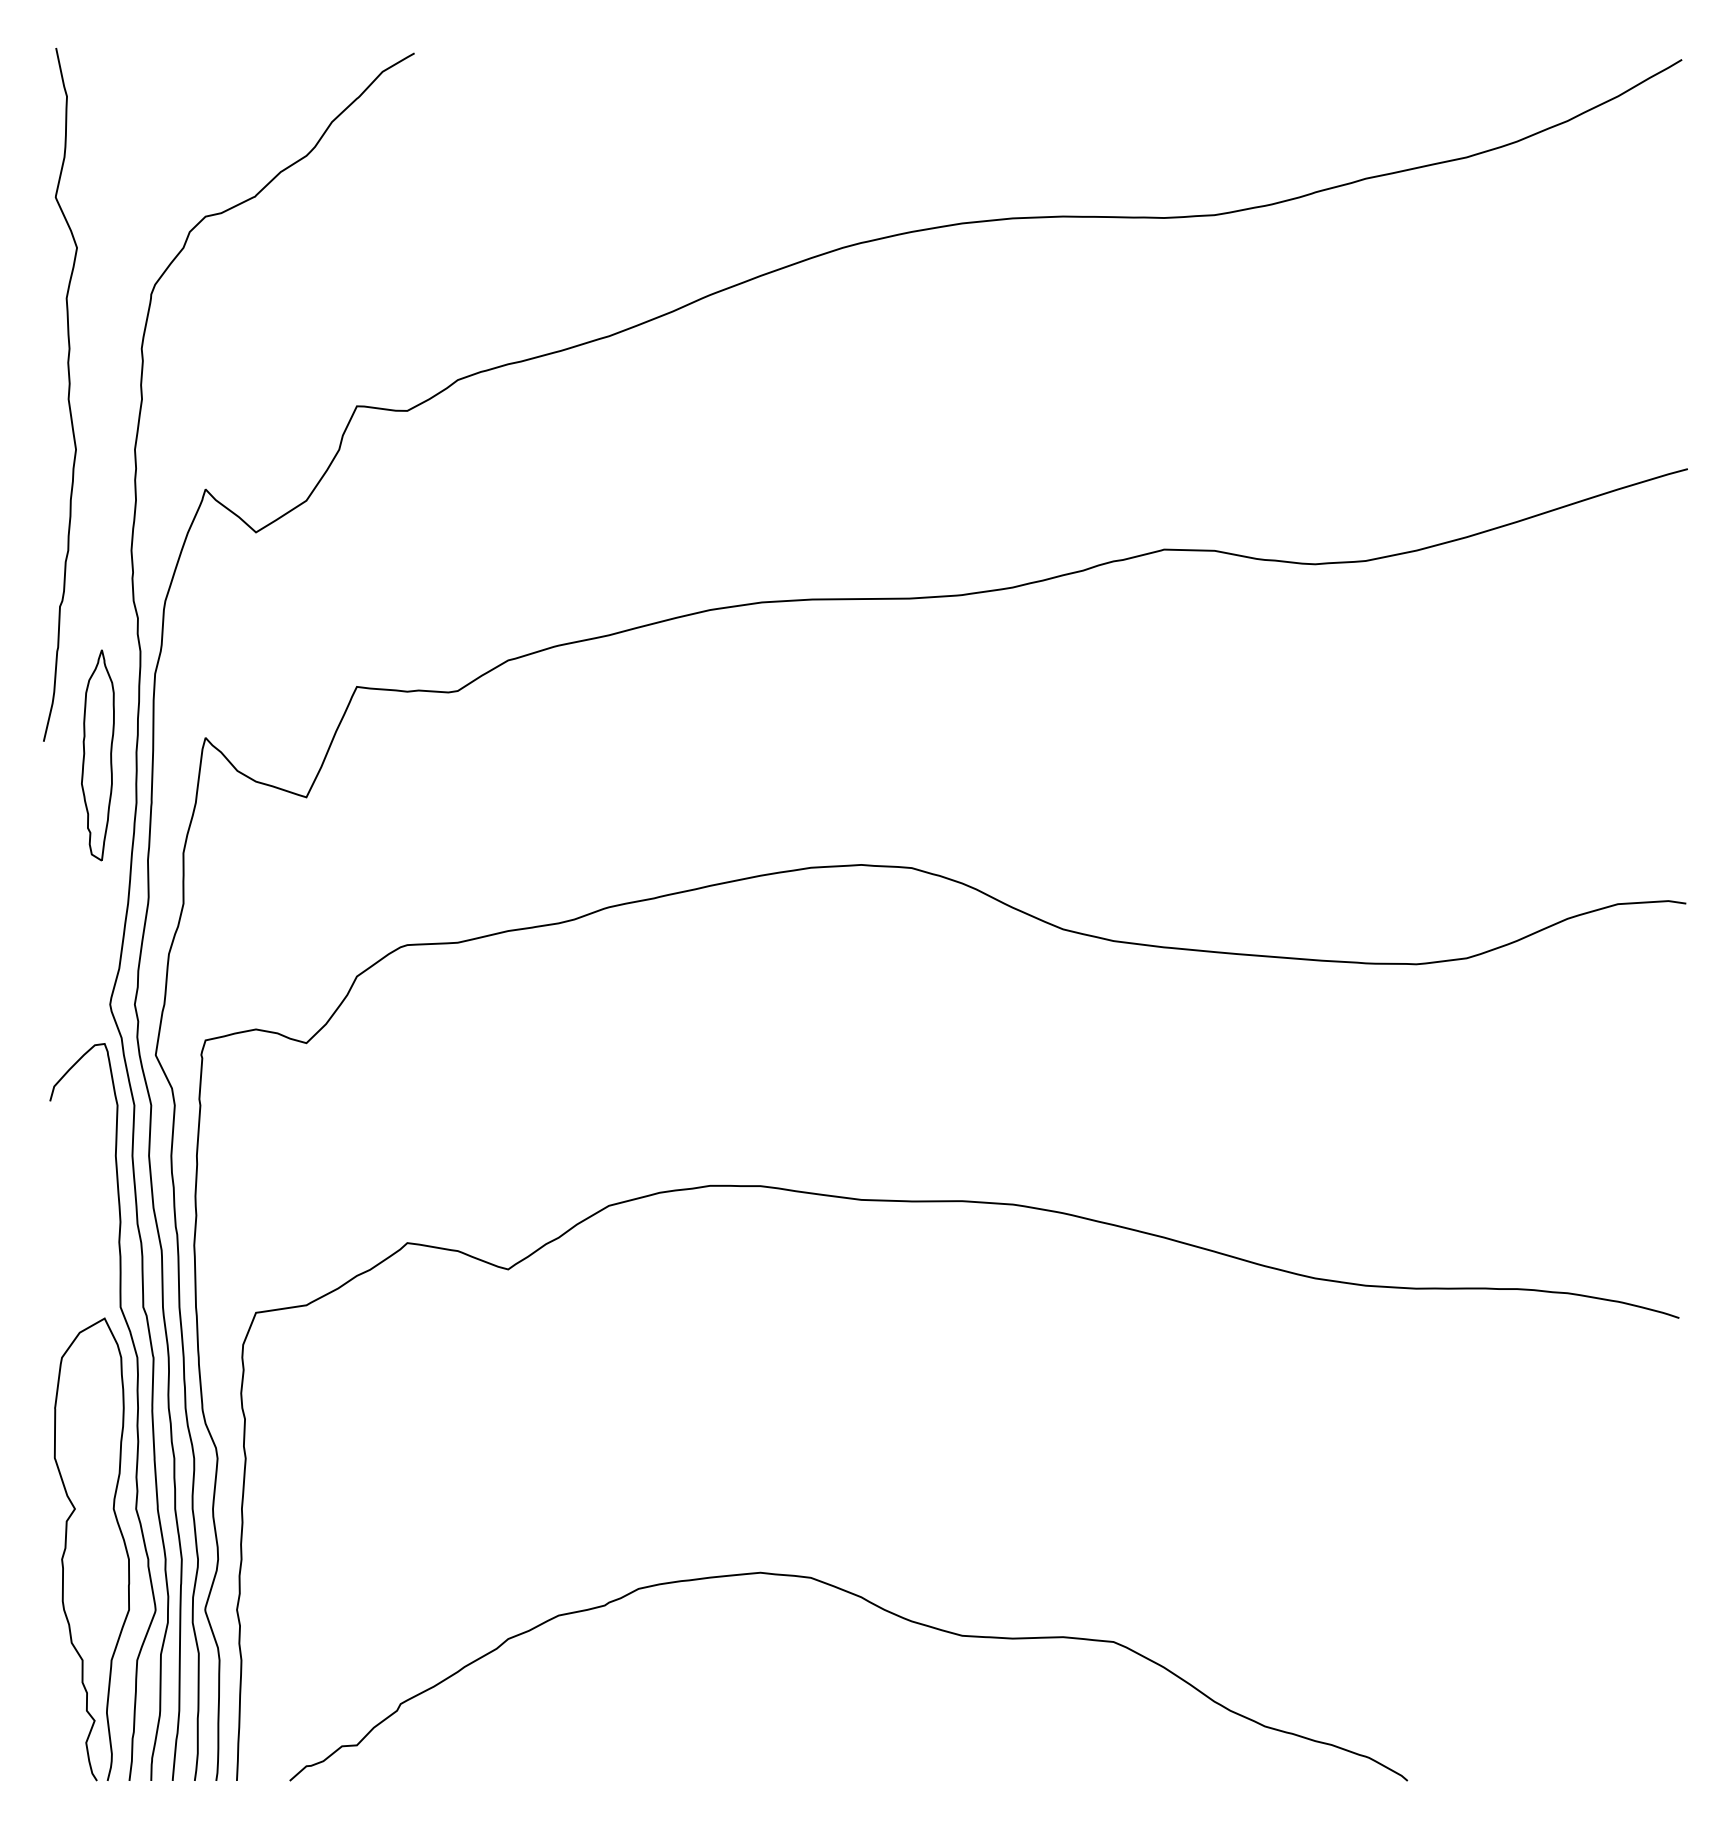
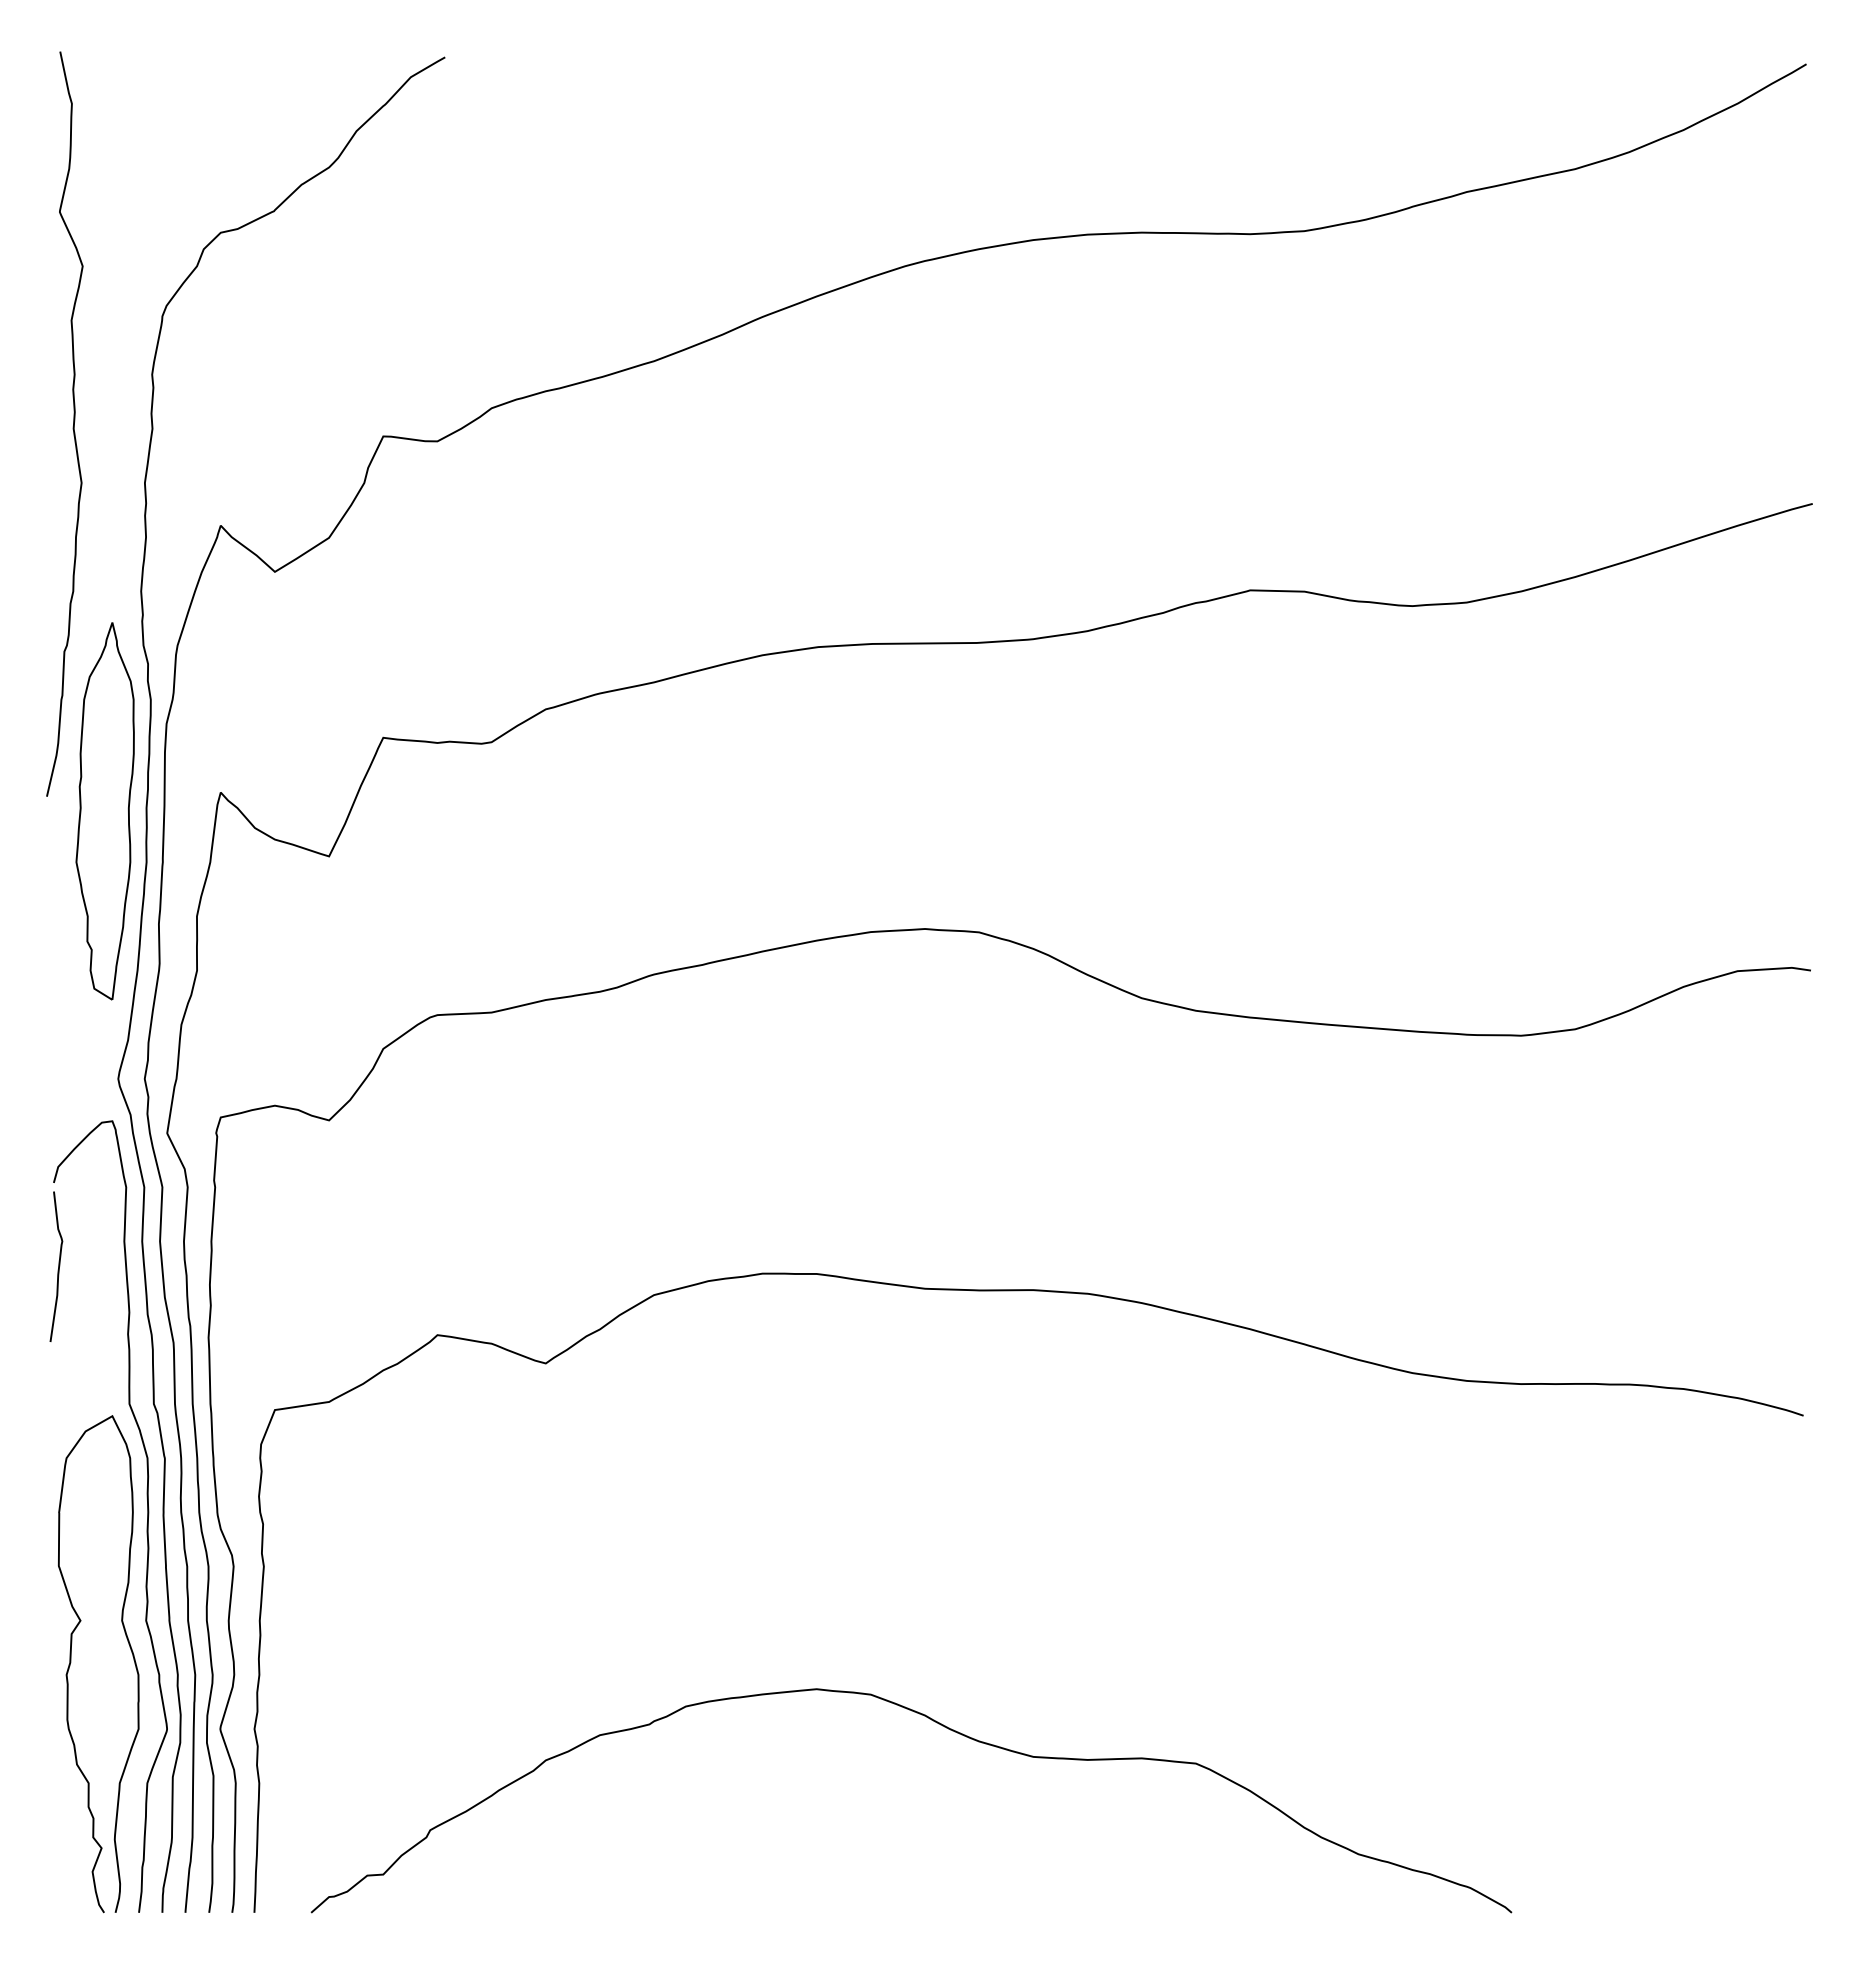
part: (97, 755) -> (104, 811), size x1.67
curve: (54, 1179) -> (58, 1266), added

